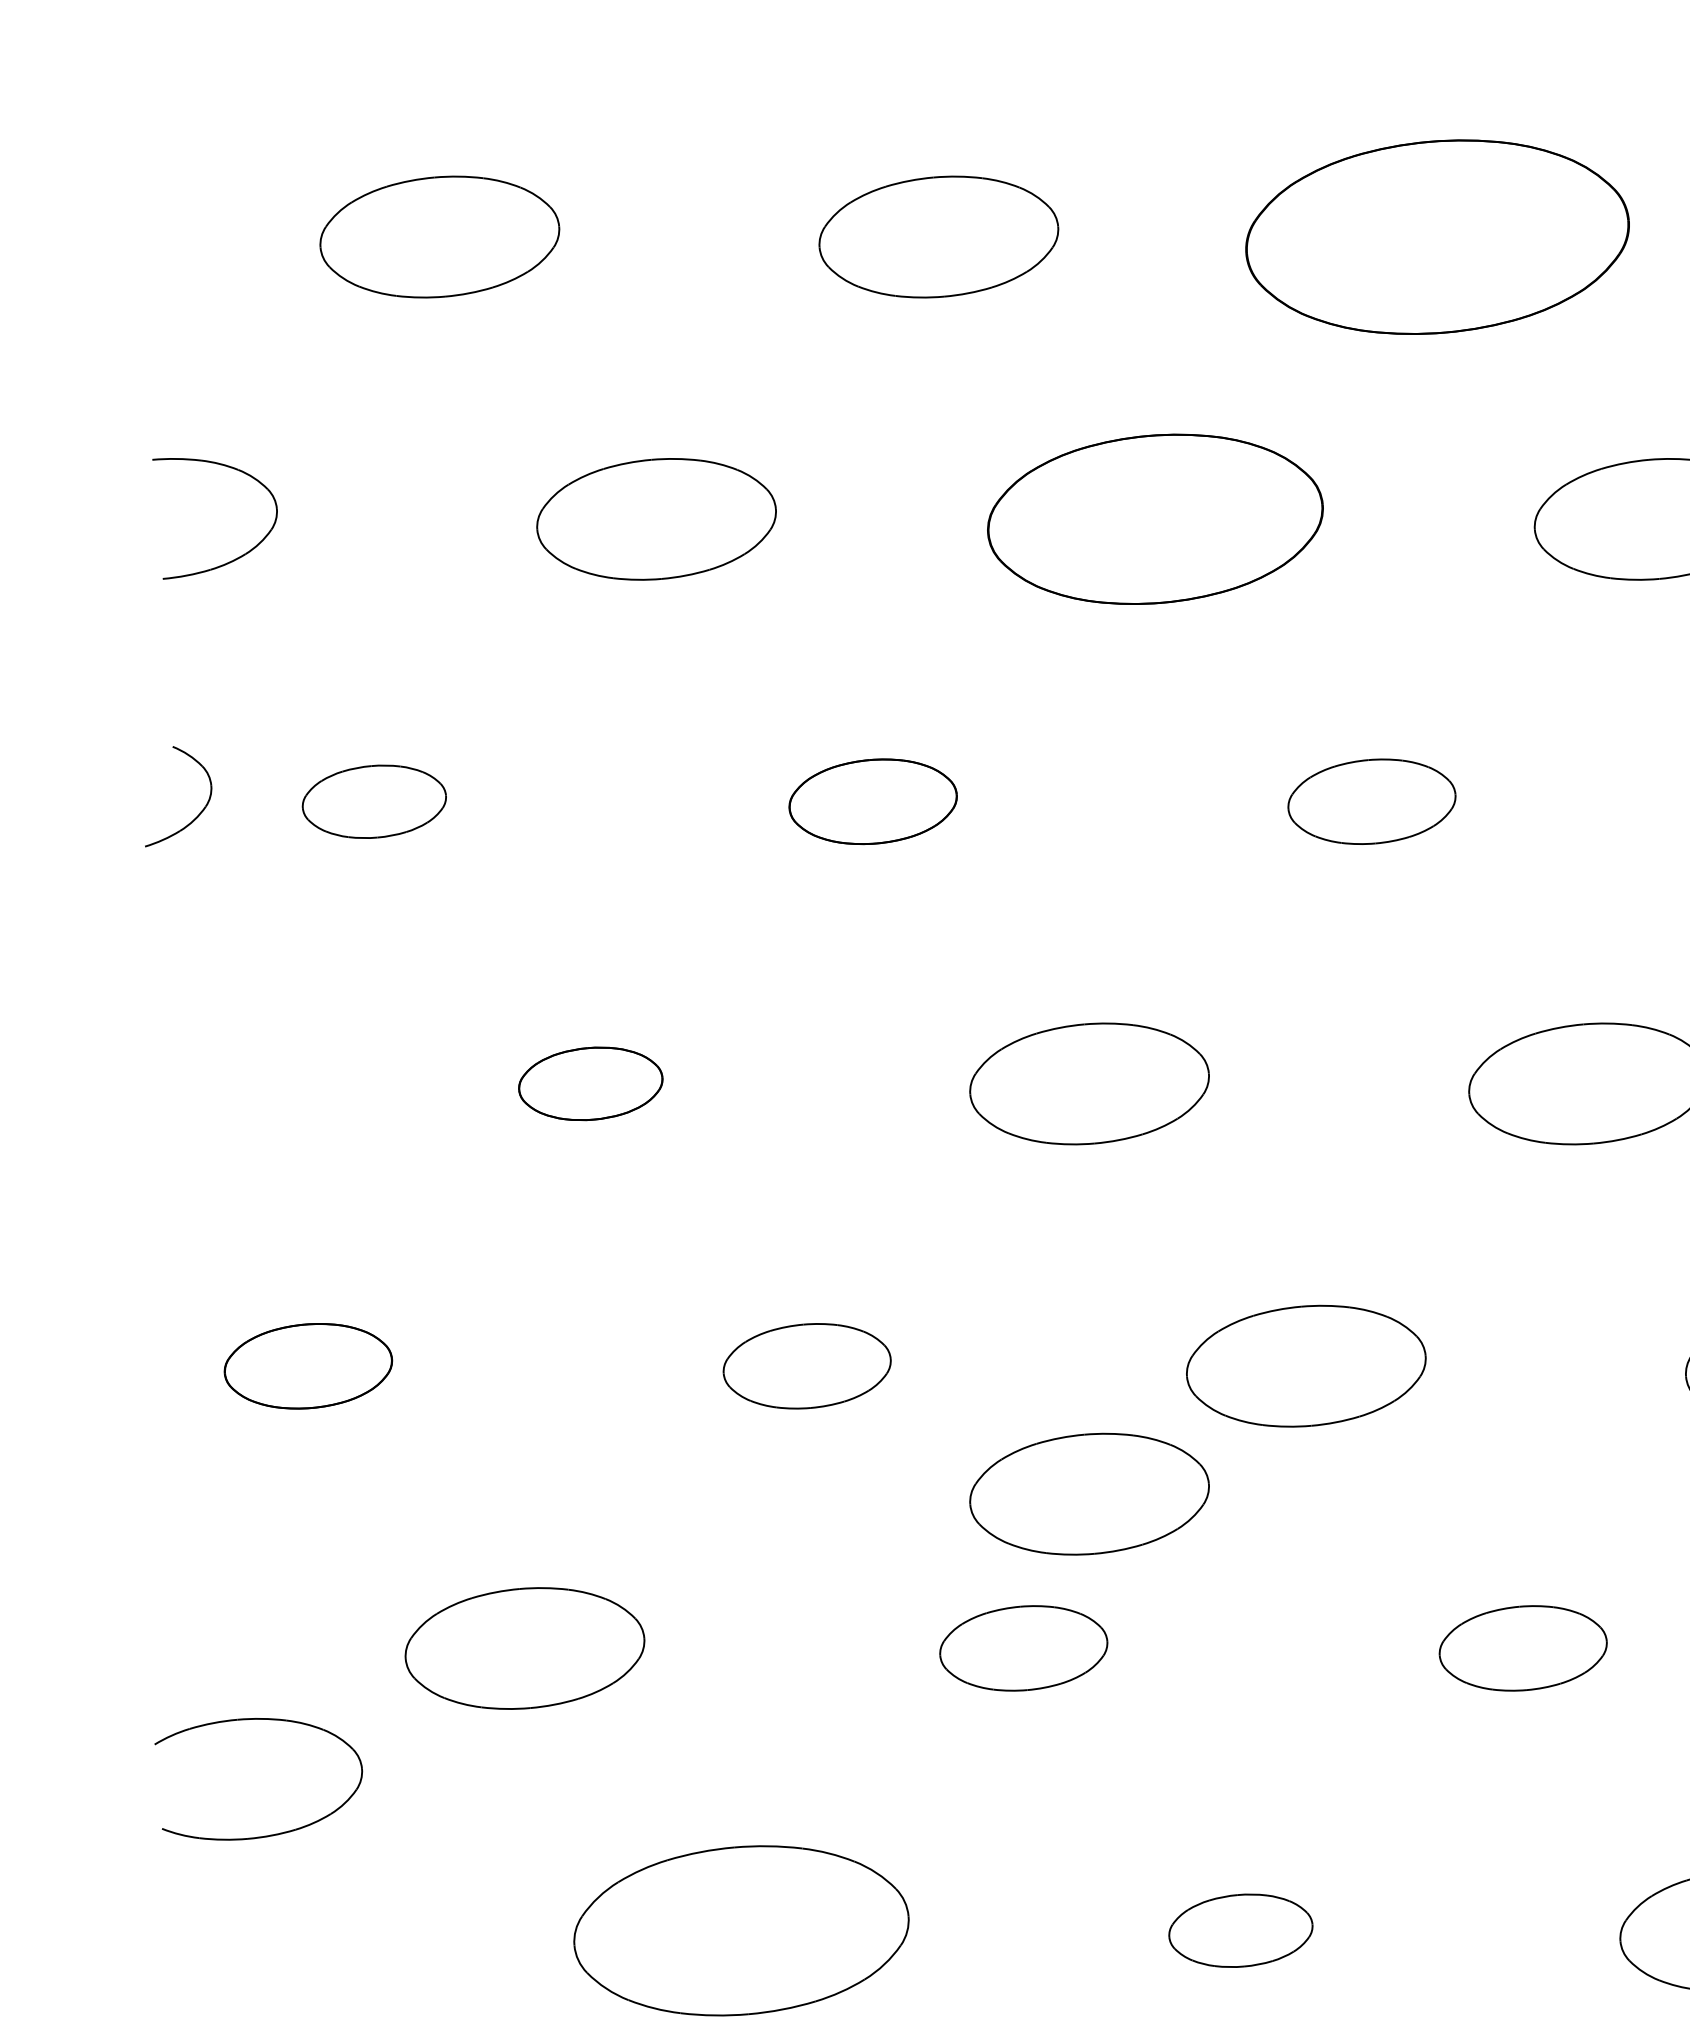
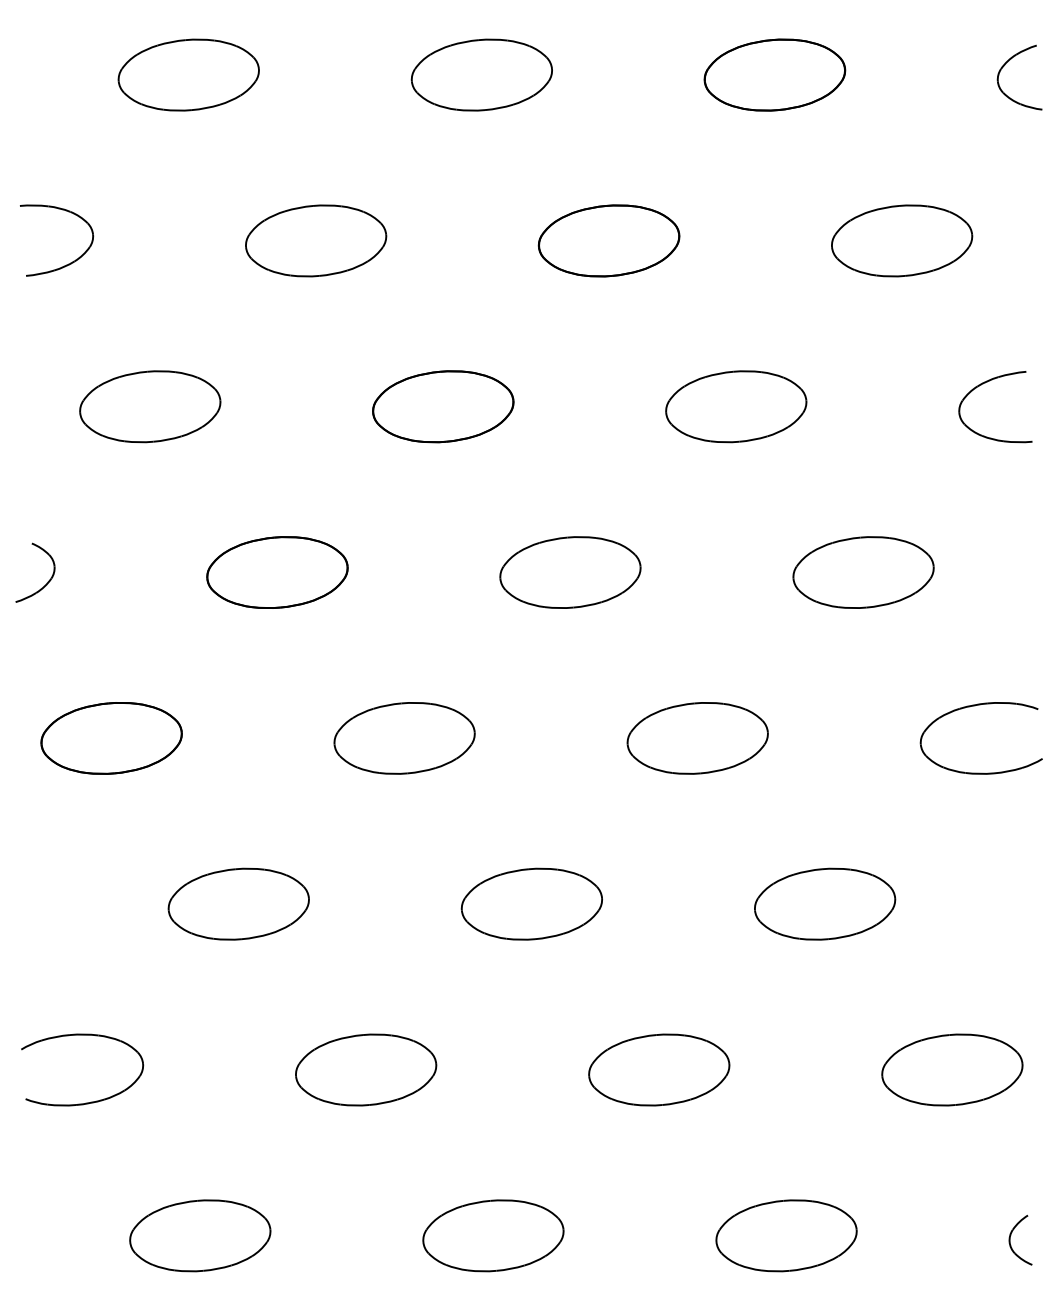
part: (1436, 236) -> (774, 74), size x0.62
part: (1154, 518) -> (608, 240), size x0.71
part: (374, 801) -> (150, 406), size x1.67
part: (873, 801) -> (443, 406), size x1.43
part: (1372, 801) -> (736, 406), size x1.43
part: (199, 811) -> (47, 581), moved
part: (590, 1083) -> (277, 572), size x1.67
part: (308, 1366) -> (111, 738), size x1.43
part: (807, 1366) -> (404, 738), size x1.43
part: (1089, 1494) -> (570, 813), removed
part: (1023, 1647) -> (531, 903), size x1.43
part: (1523, 1647) -> (825, 903), size x1.43
part: (263, 1834) -> (85, 1102), moved
part: (742, 1929) -> (366, 1069), size x0.71
part: (1241, 1929) -> (659, 1069), size x1.67

